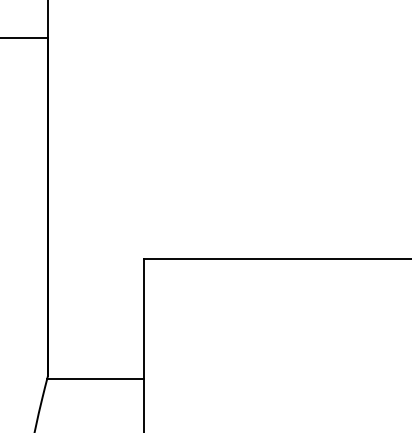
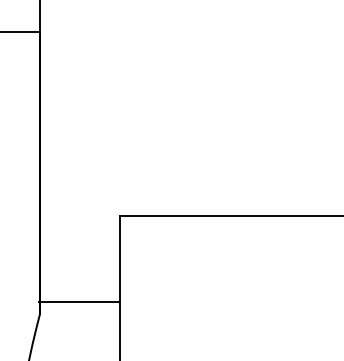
line: (95, 379) -> (79, 302), moved

